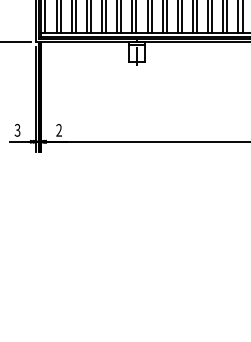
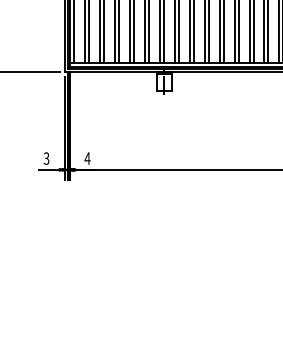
text: (59, 130) -> (87, 158), 2 -> 4

